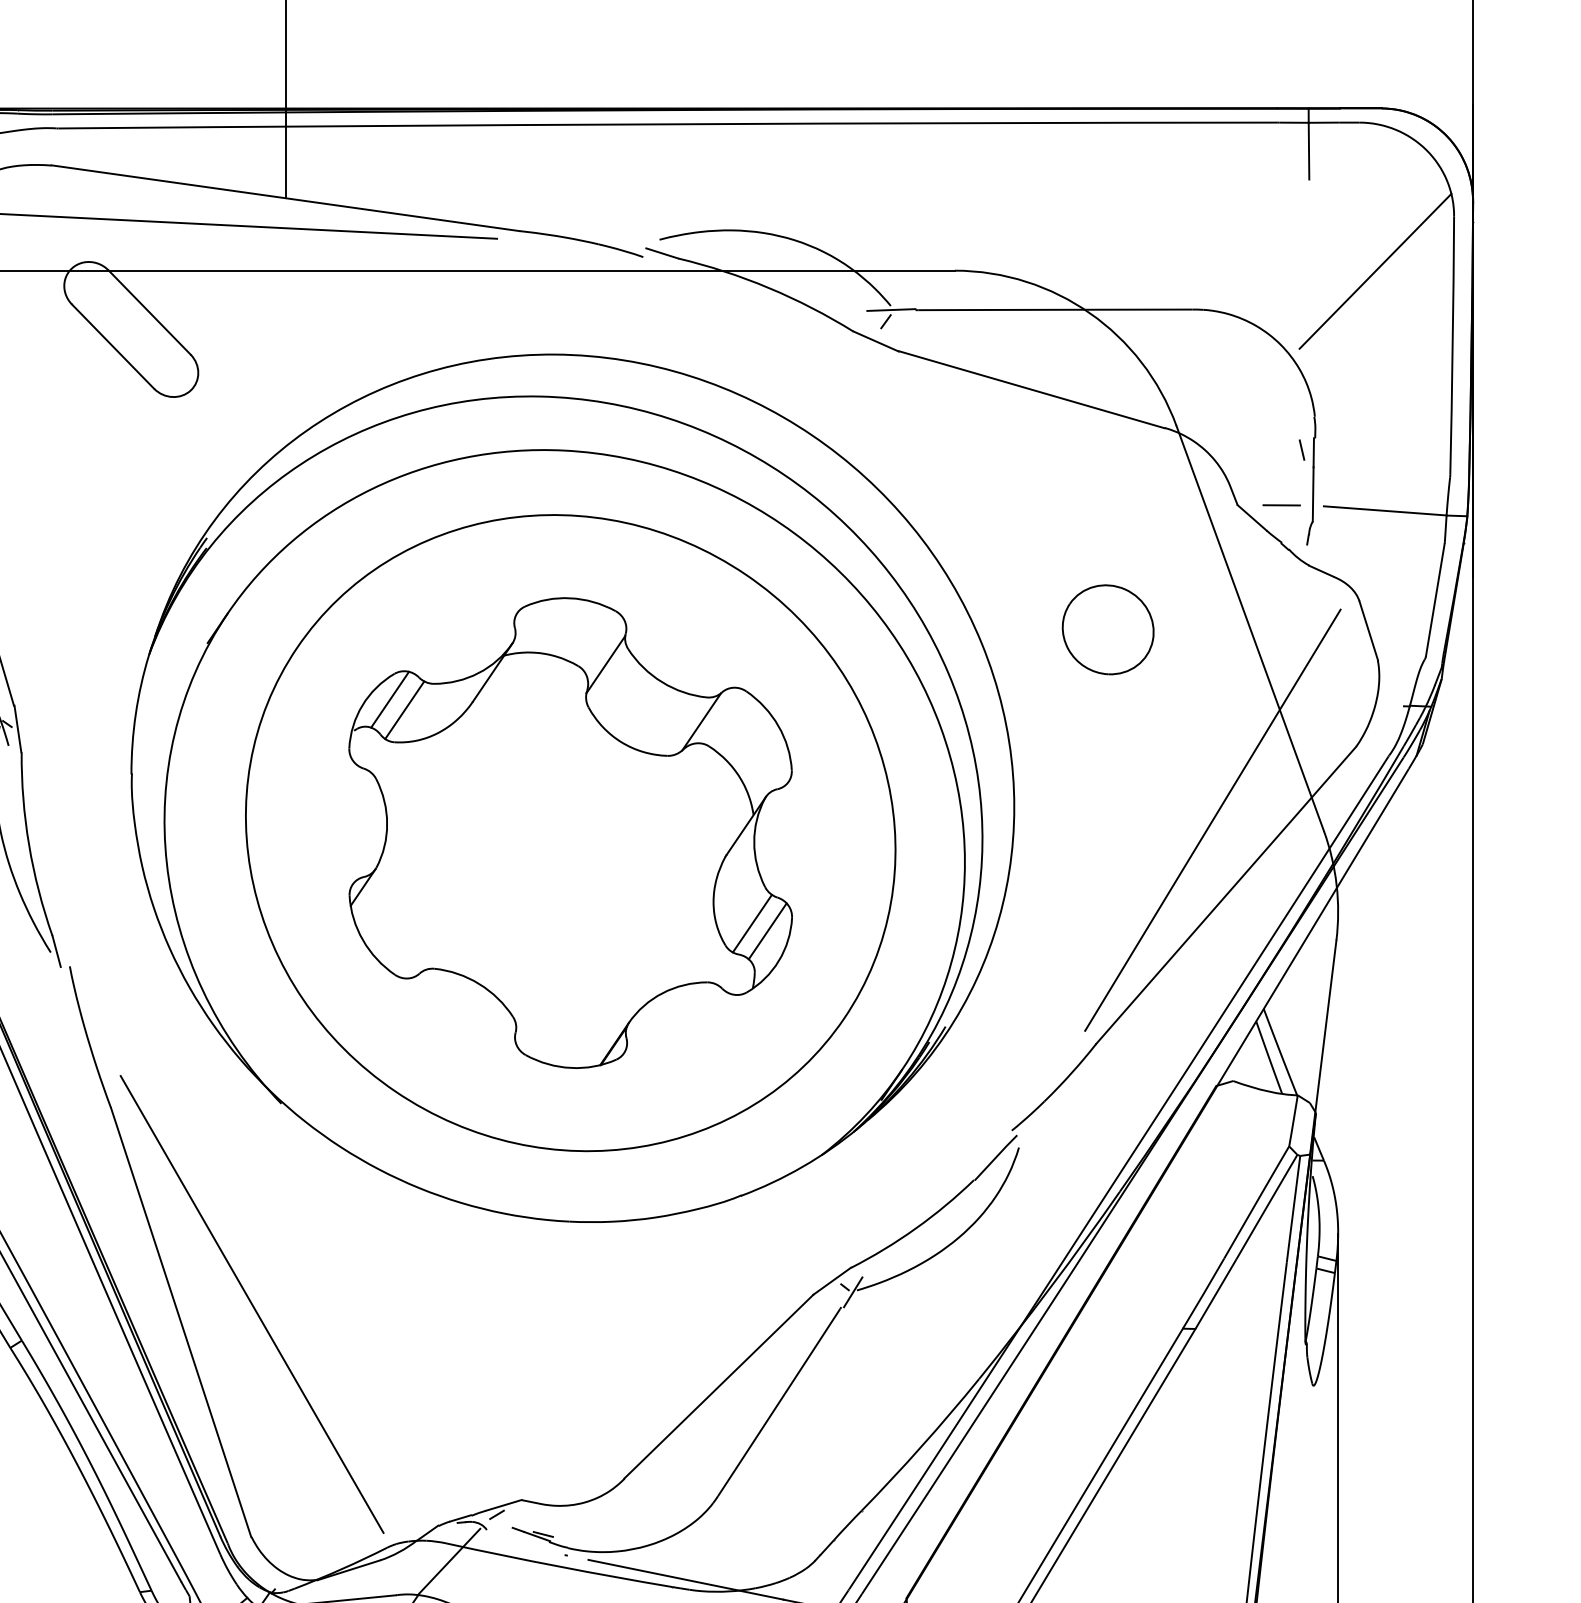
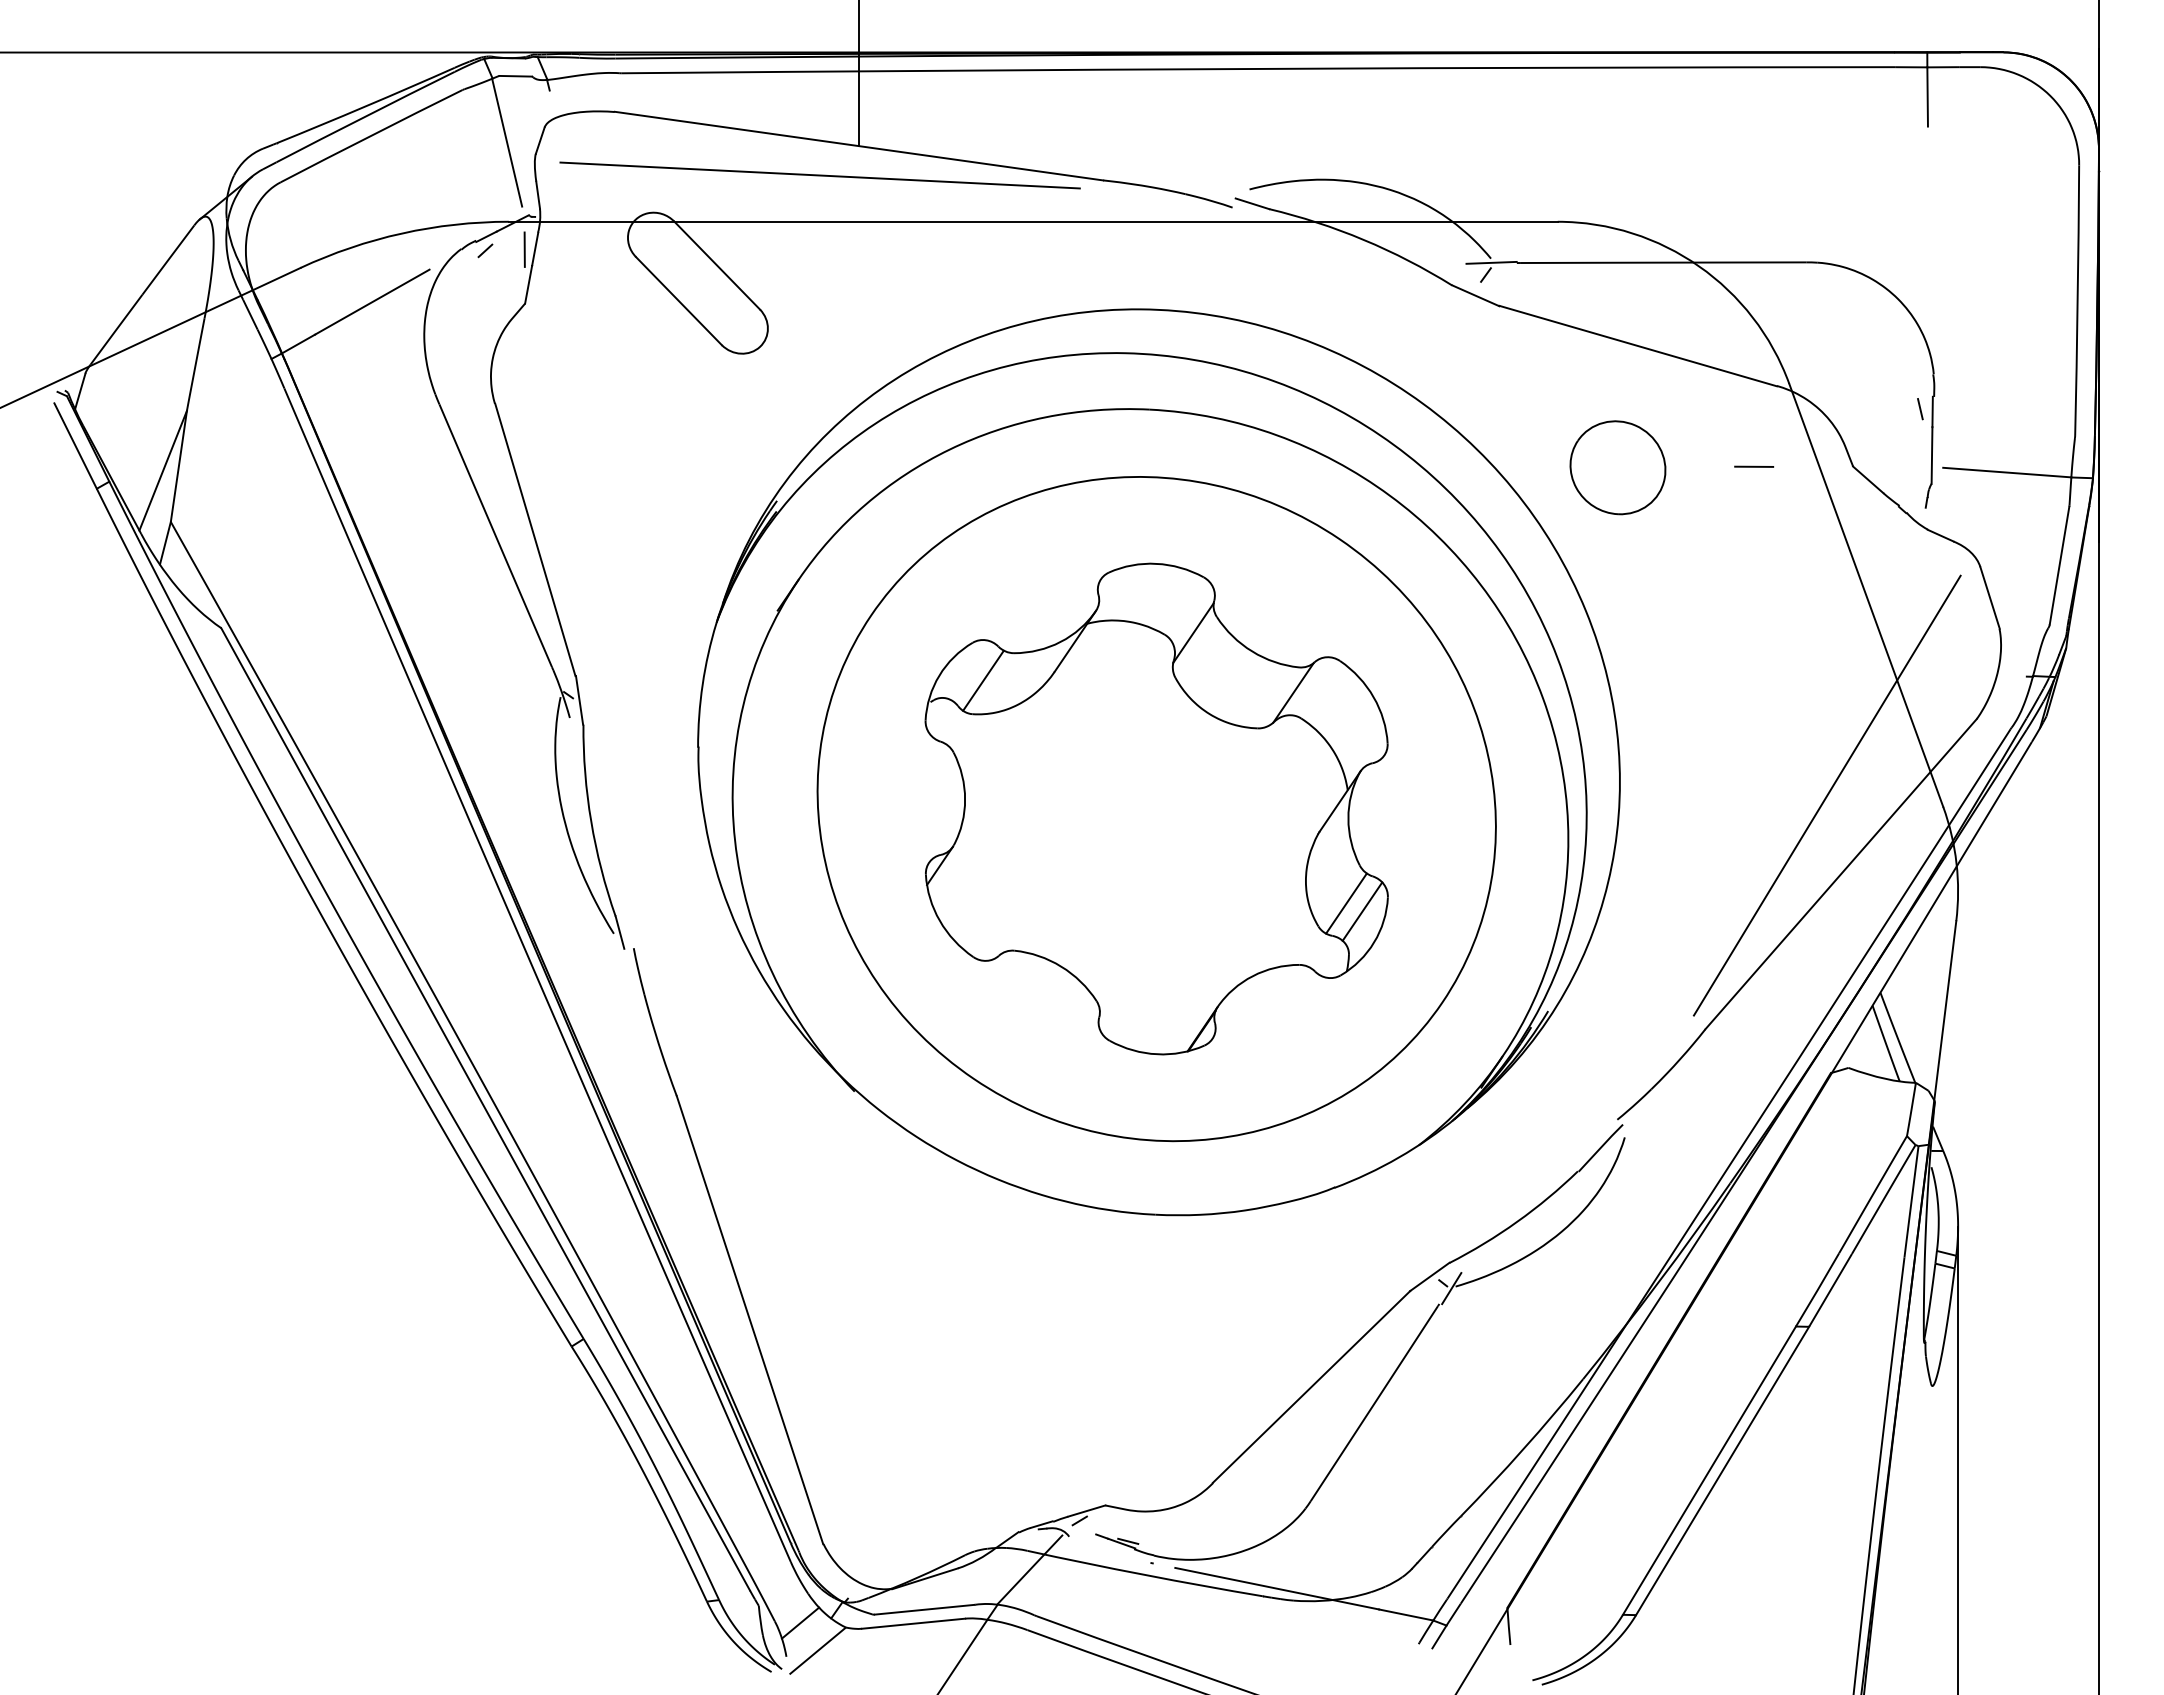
line: (1374, 271) -> (1996, 222), removed
line: (1282, 505) -> (1754, 466), moved
part: (1107, 629) -> (1617, 467), moved
line: (389, 699) -> (967, 669), removed
line: (251, 1303) -> (823, 1300), removed

